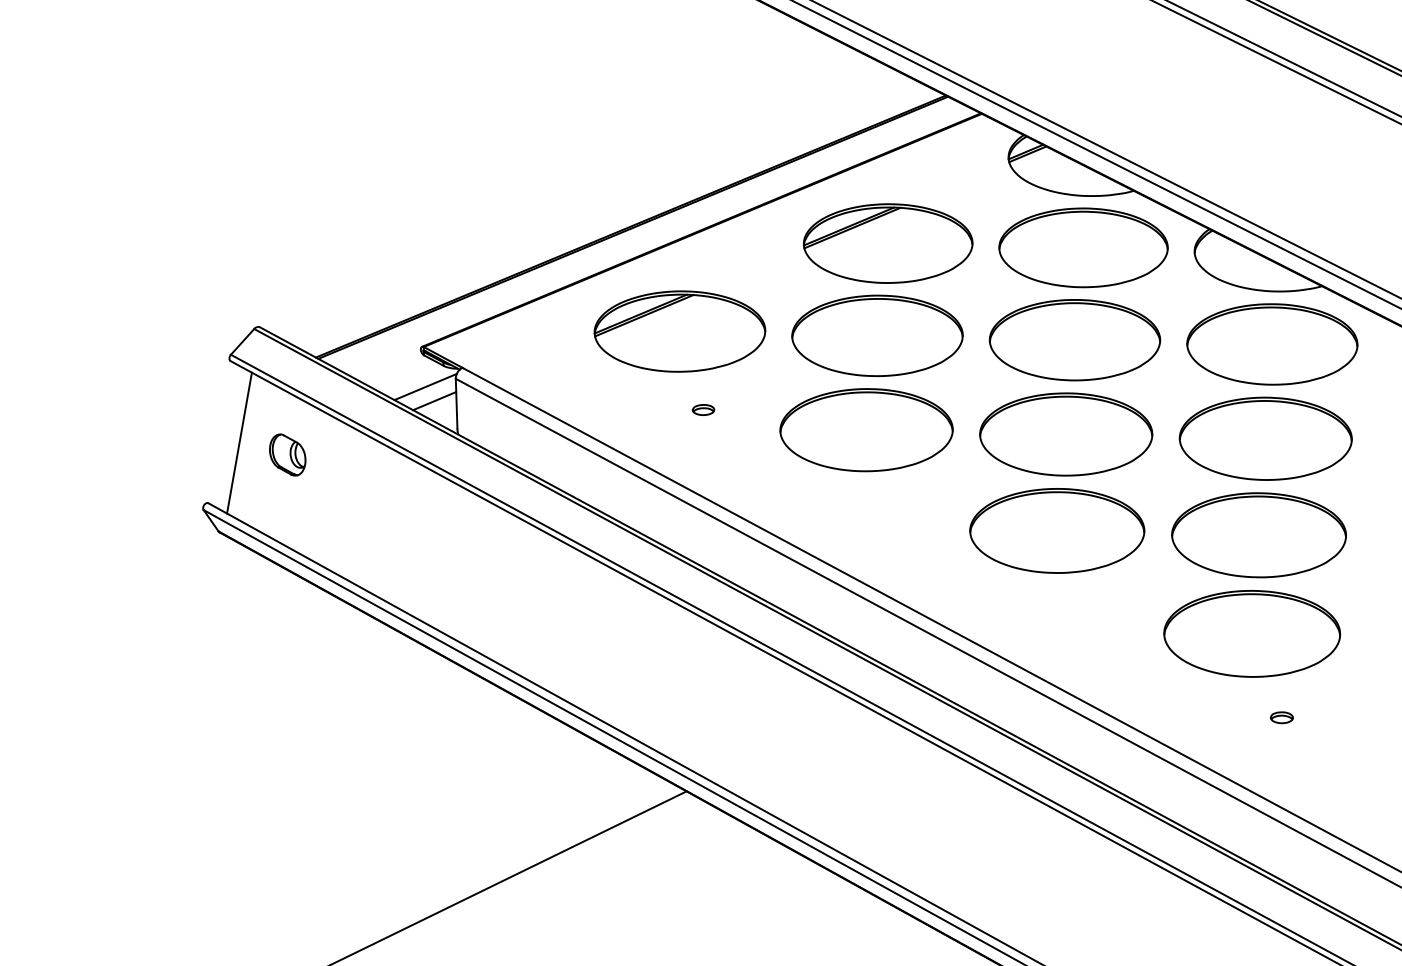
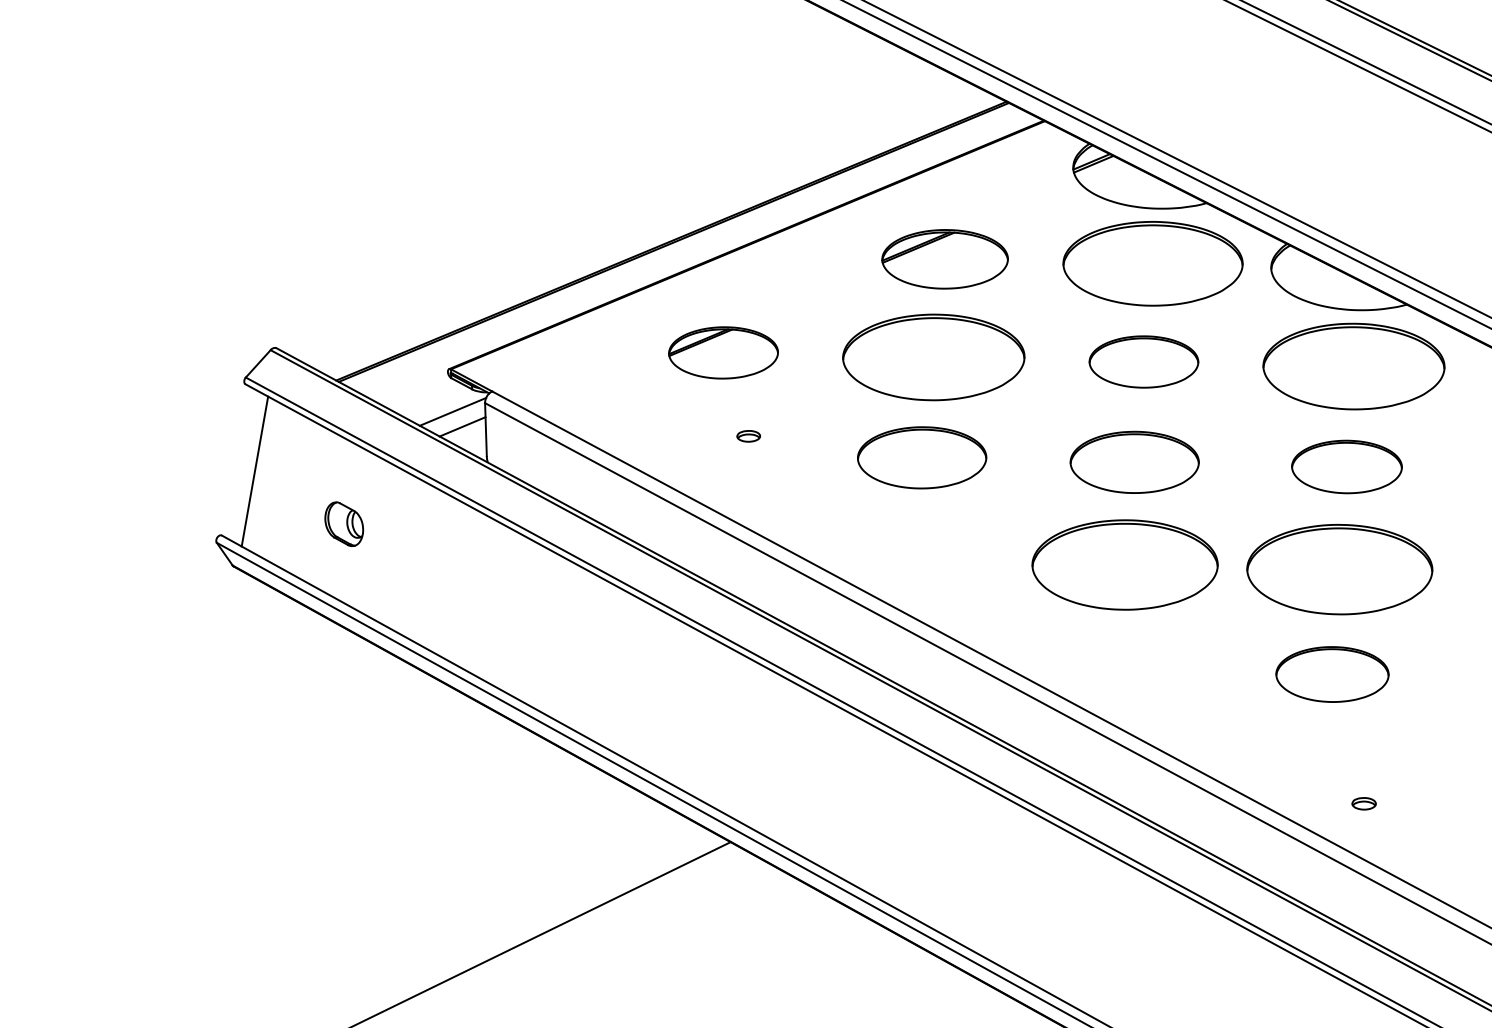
part: (887, 243) -> (944, 259), size x0.7
part: (679, 331) -> (723, 352), size x0.6
part: (1074, 339) -> (1143, 361), size x0.6
part: (865, 429) -> (921, 457), size x0.7
part: (1066, 434) -> (1134, 462), size x0.7
part: (1265, 438) -> (1346, 466), size x0.6
part: (287, 454) -> (344, 523), moved
part: (1252, 633) -> (1332, 674), size x0.6
part: (1281, 717) -> (1363, 803), moved

